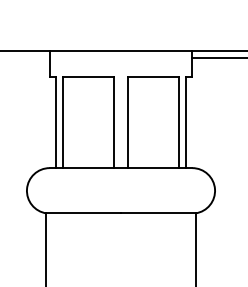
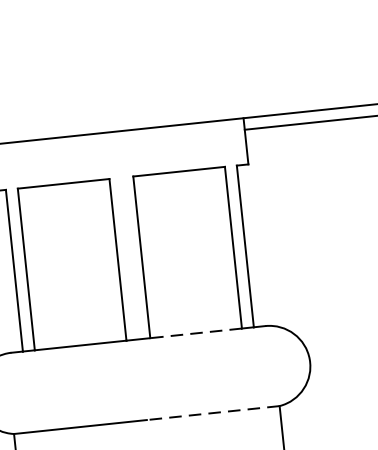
line: (153, 168) -> (196, 334), solid -> dashed
line: (157, 213) -> (211, 413), solid -> dashed

